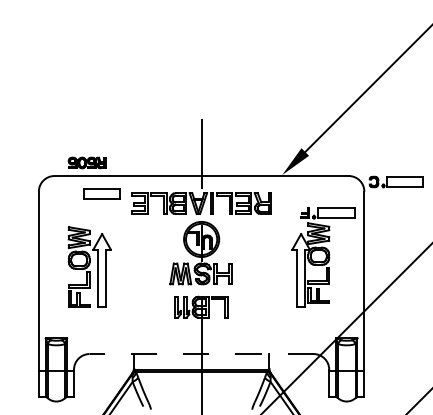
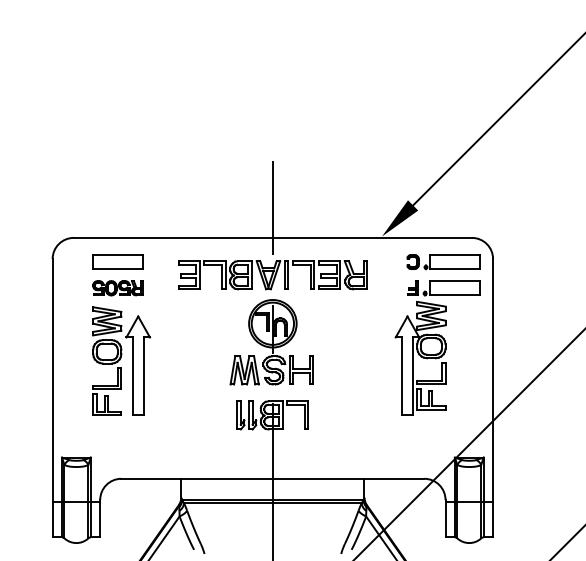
part: (86, 163) -> (117, 288), moved
part: (396, 182) -> (443, 262), moved
part: (101, 193) -> (117, 261), moved
line: (201, 353) -> (272, 478), dashed -> solid

